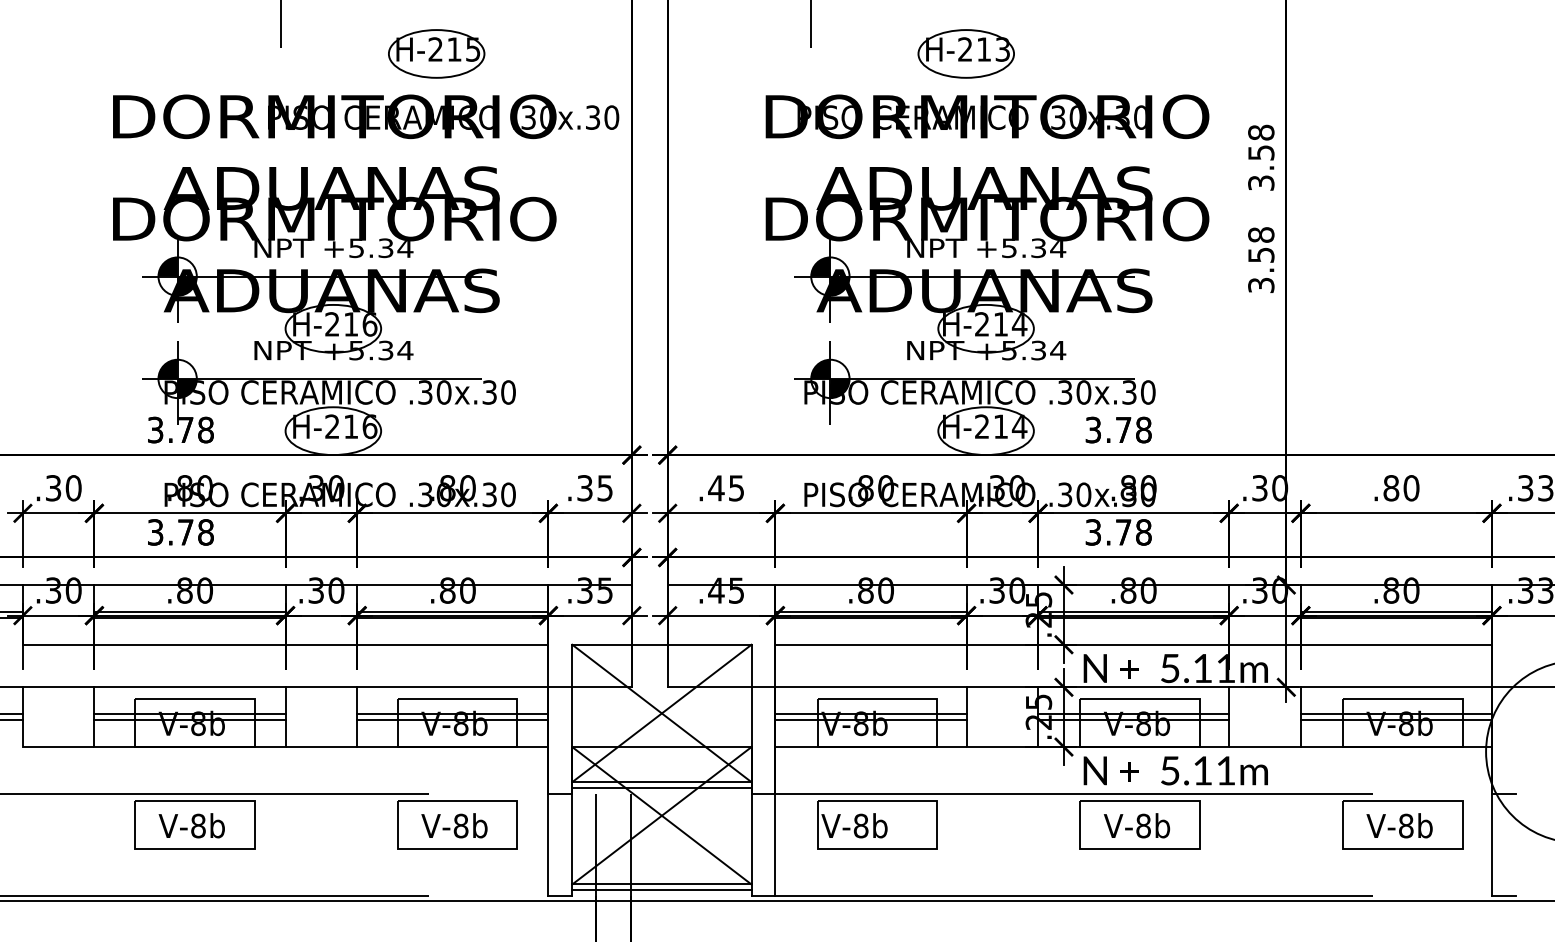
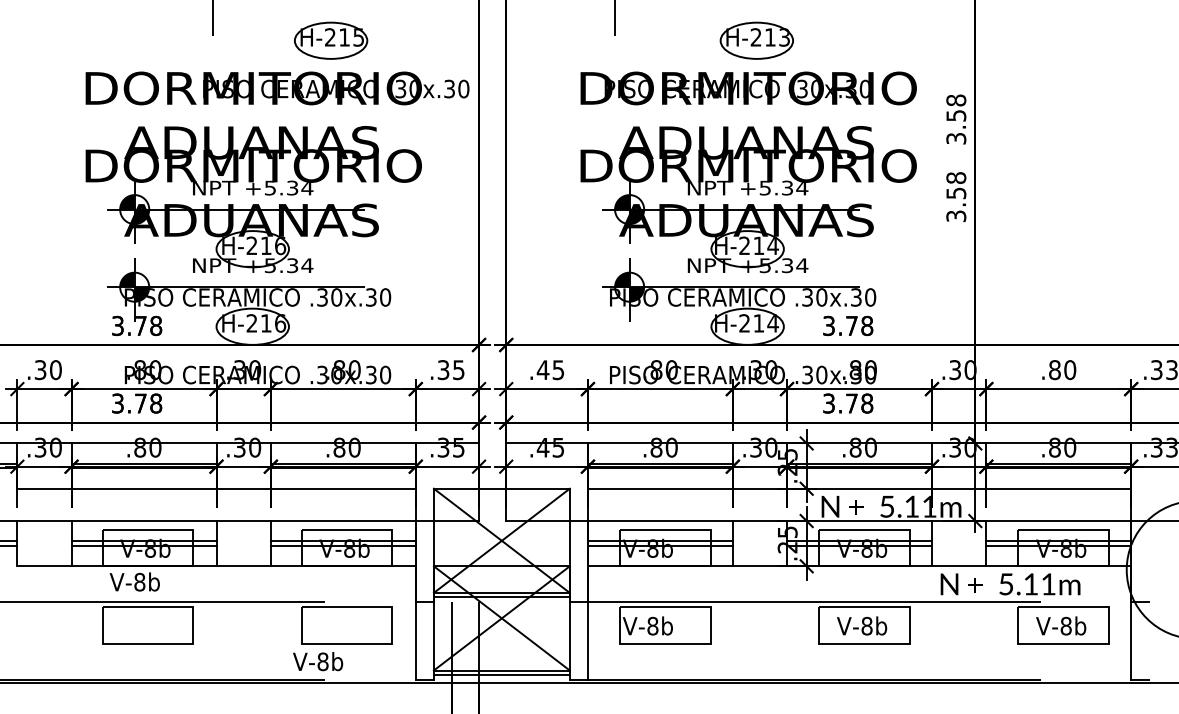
part: (965, 53) -> (756, 40), moved
text: (1175, 770) -> (1010, 584), moved
text: (191, 825) -> (134, 581), moved
text: (454, 825) -> (318, 661), moved

